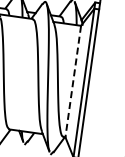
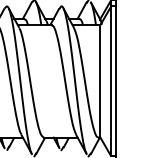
line: (73, 81) -> (100, 81), dashed -> solid

